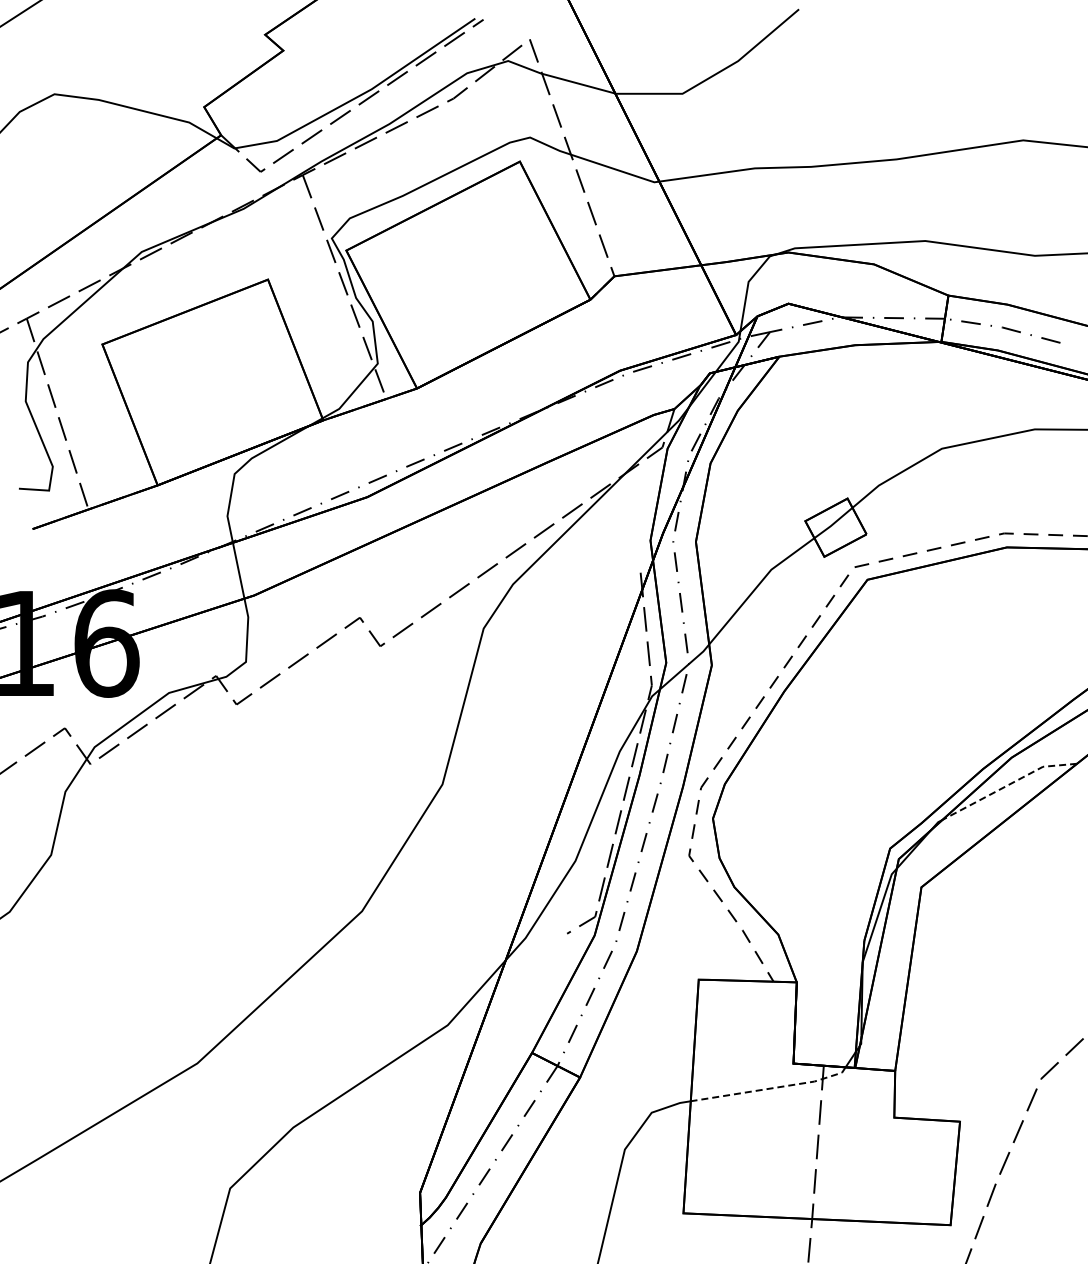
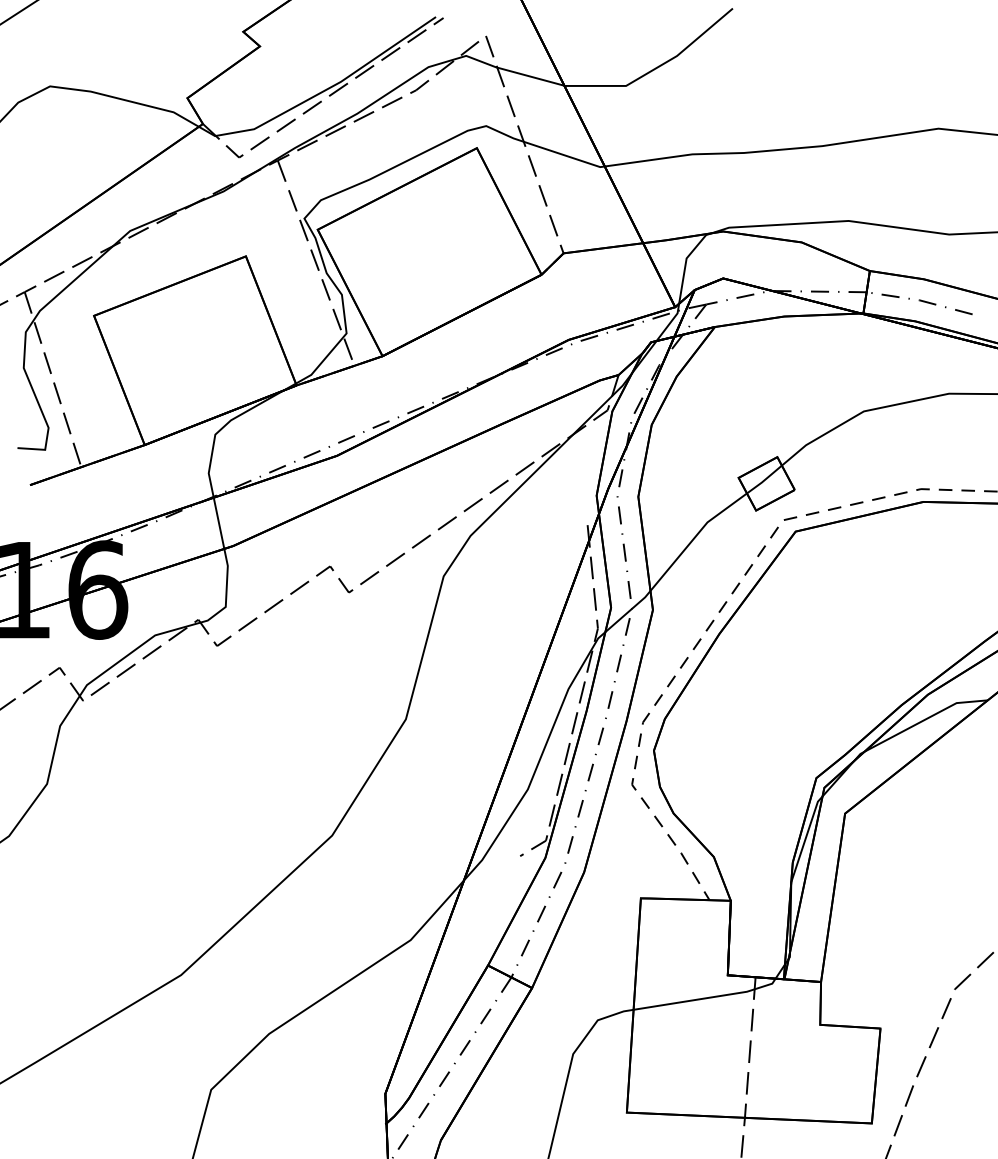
line: (1008, 784) -> (924, 719), dashed -> solid
line: (771, 1088) -> (707, 998), dashed -> solid

